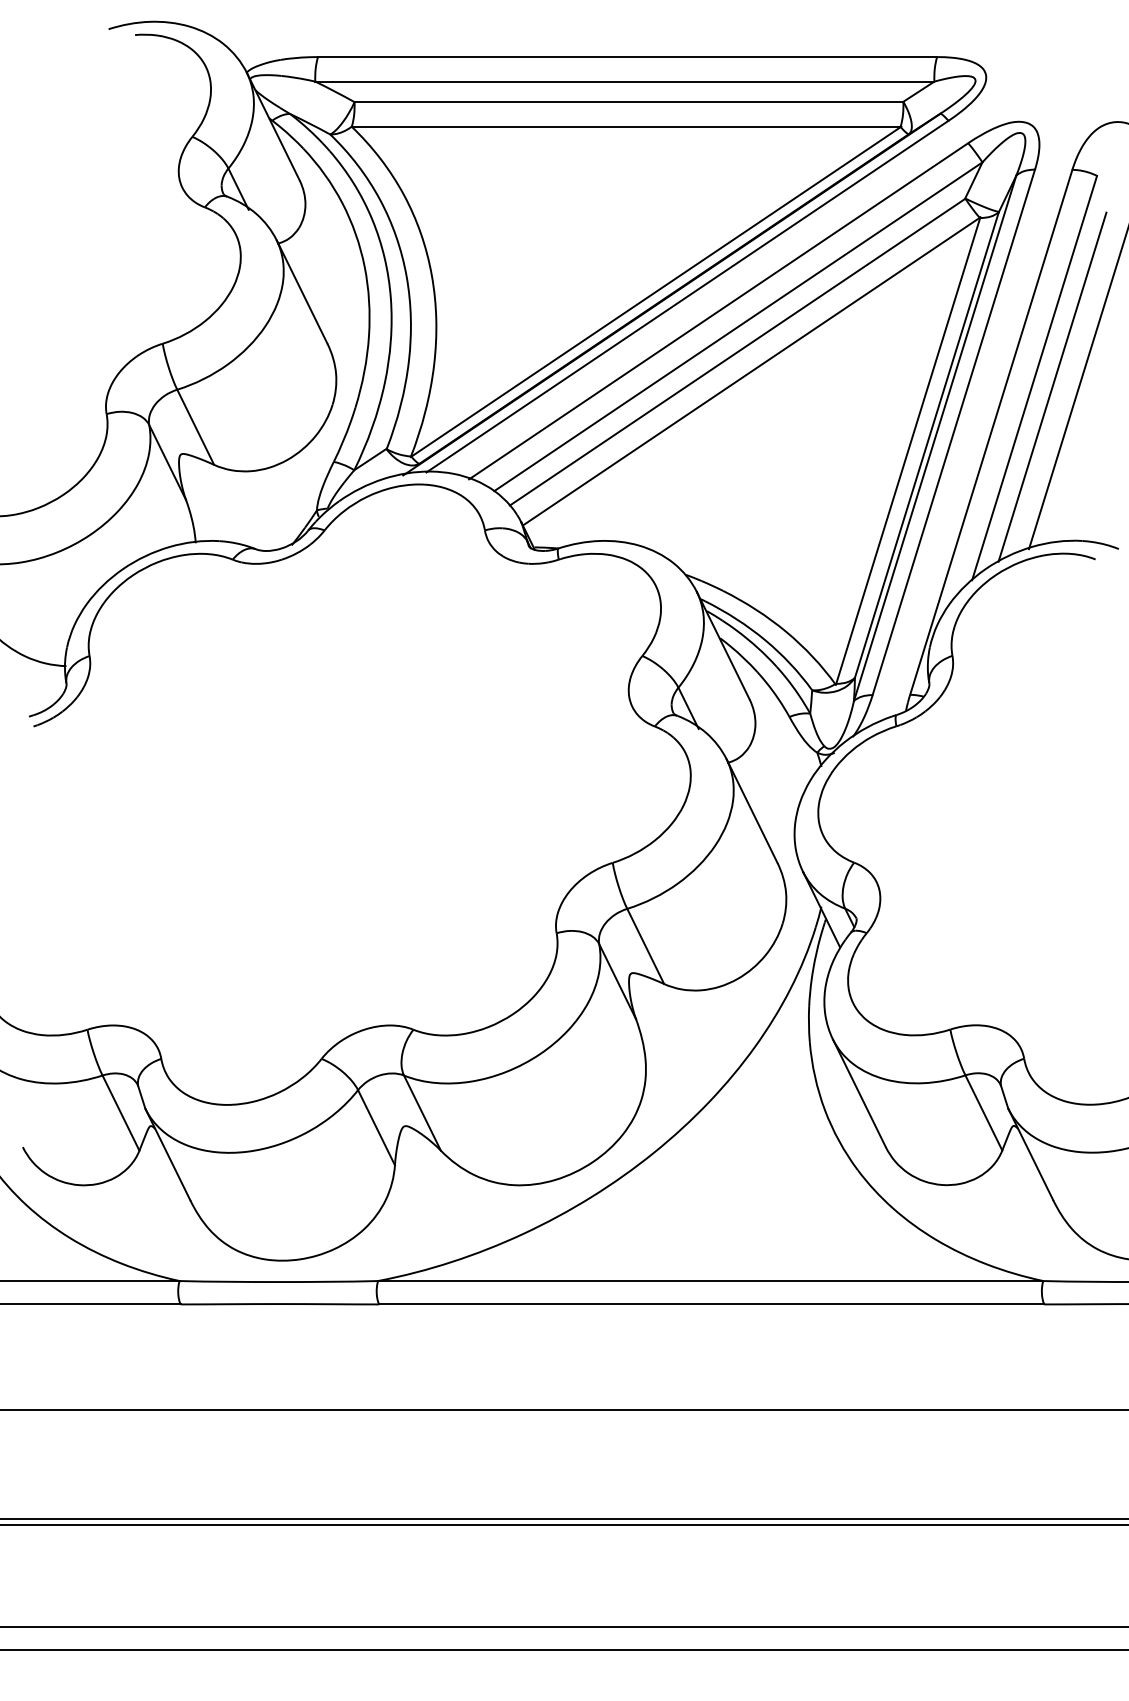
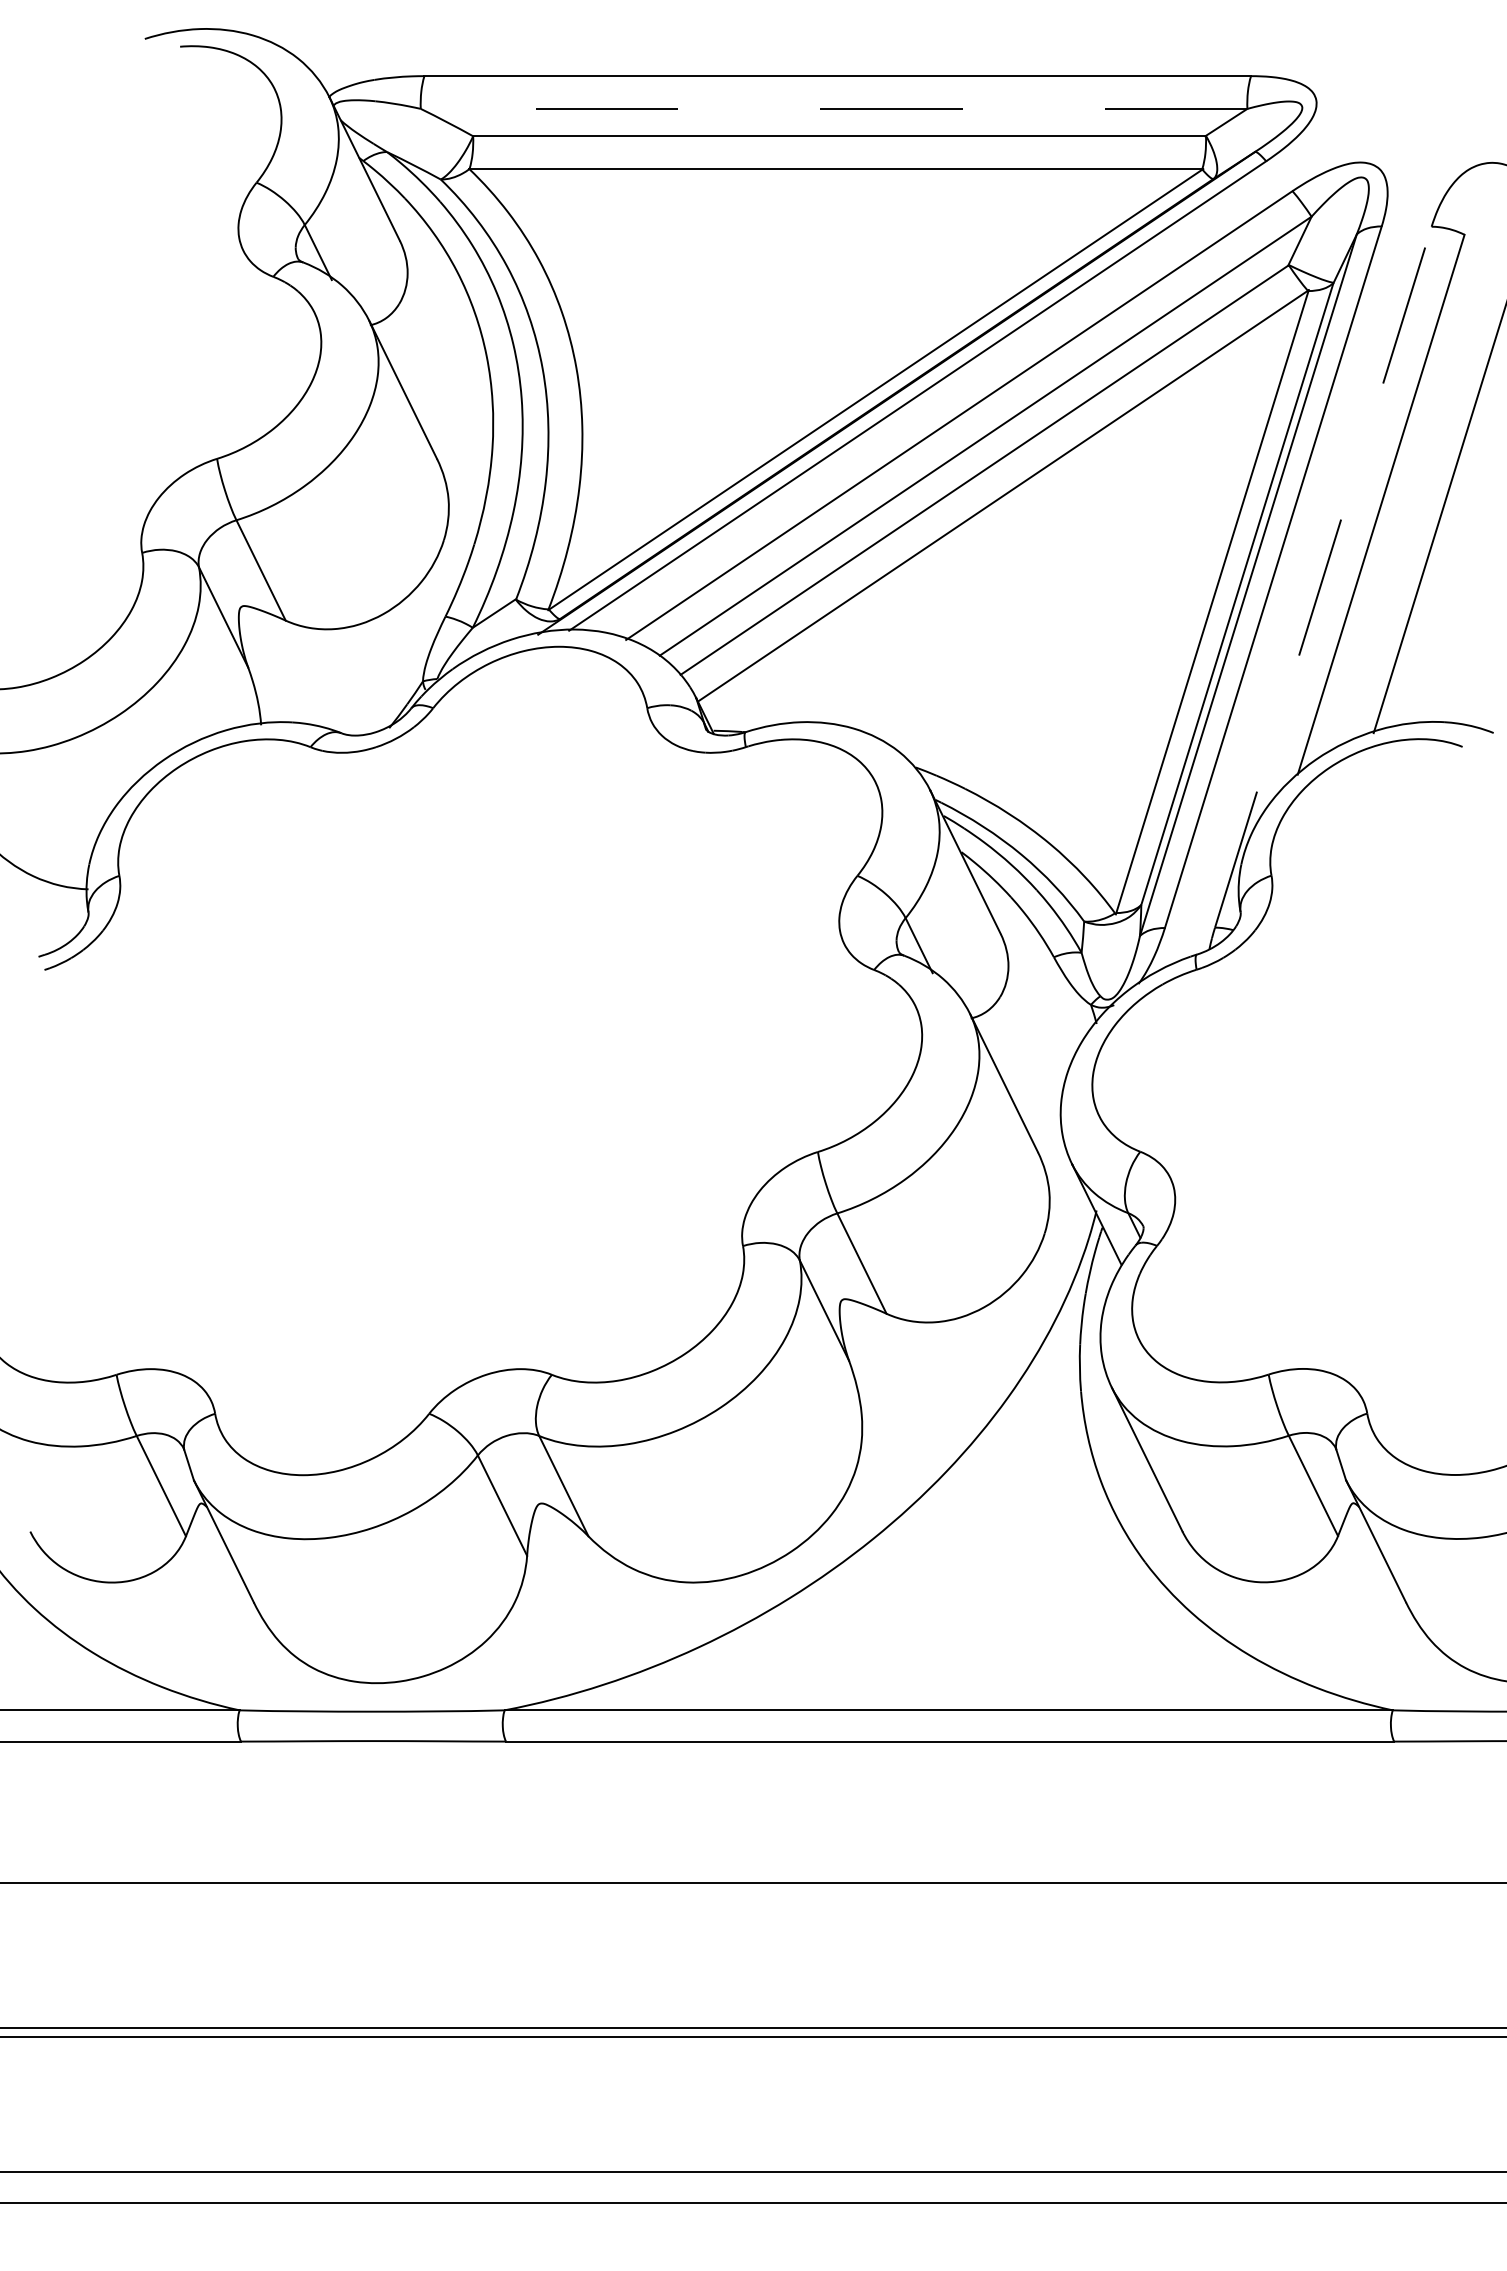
line: (624, 81) -> (833, 108), solid -> dashed
line: (1052, 386) -> (1405, 515), removed
line: (991, 432) -> (1323, 577), solid -> dashed

